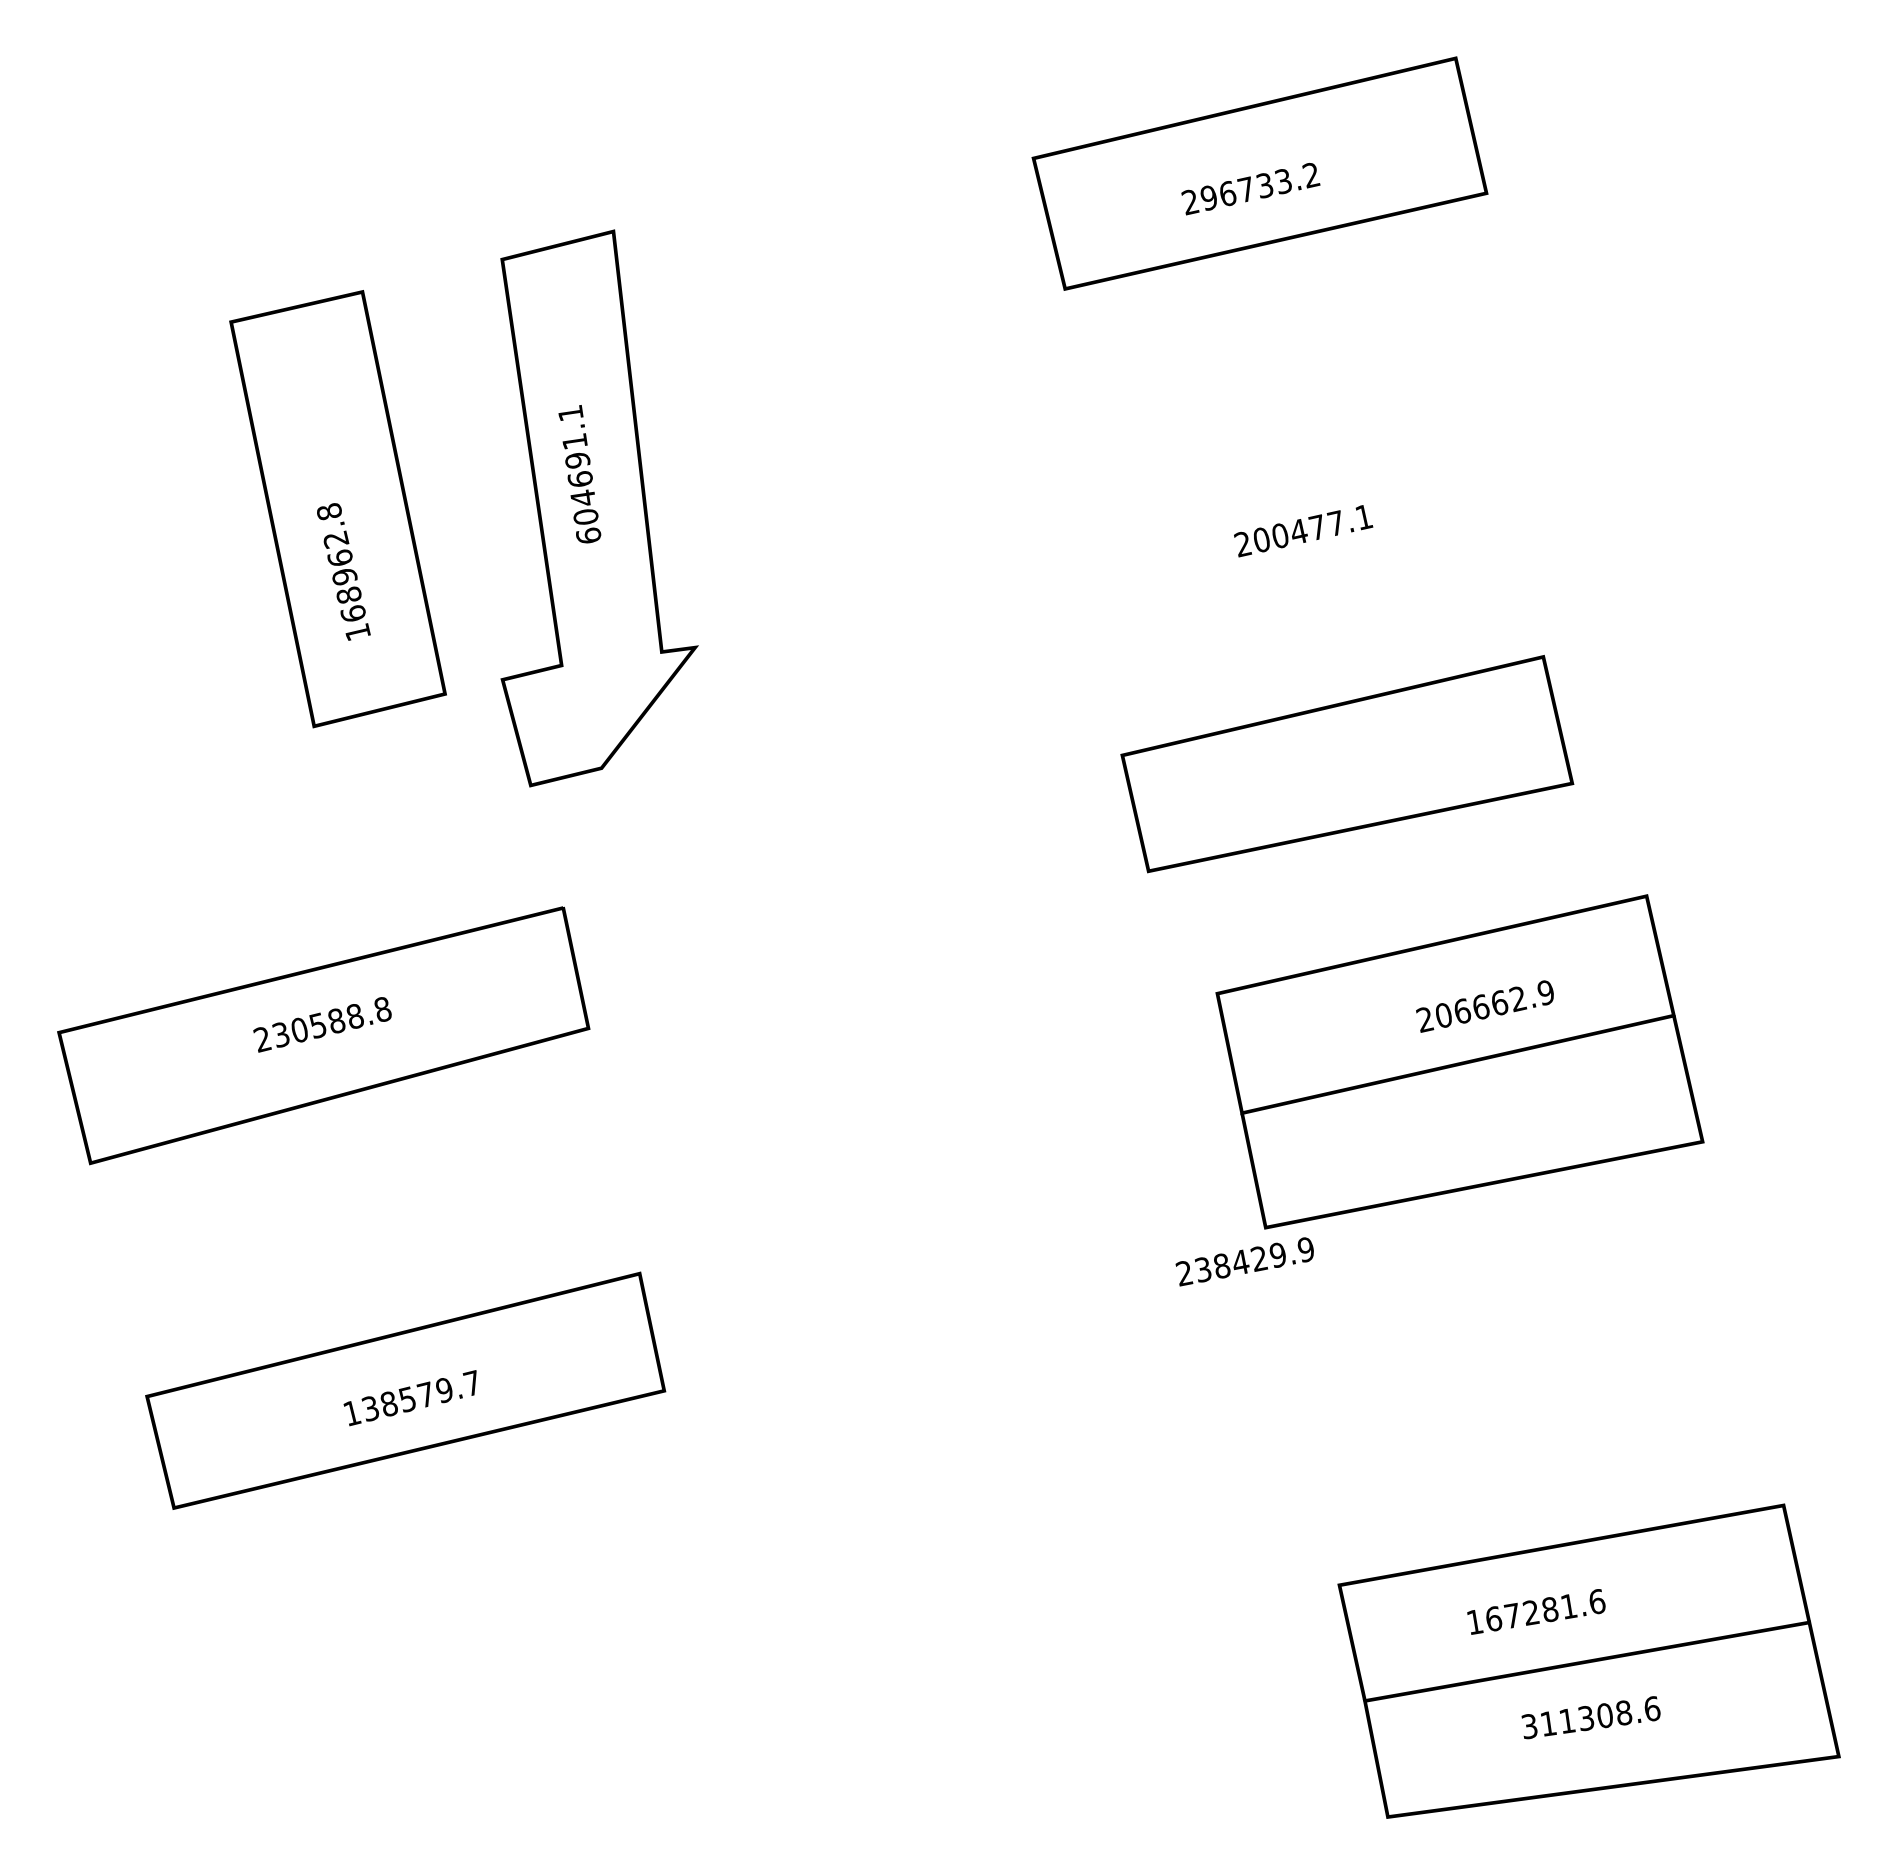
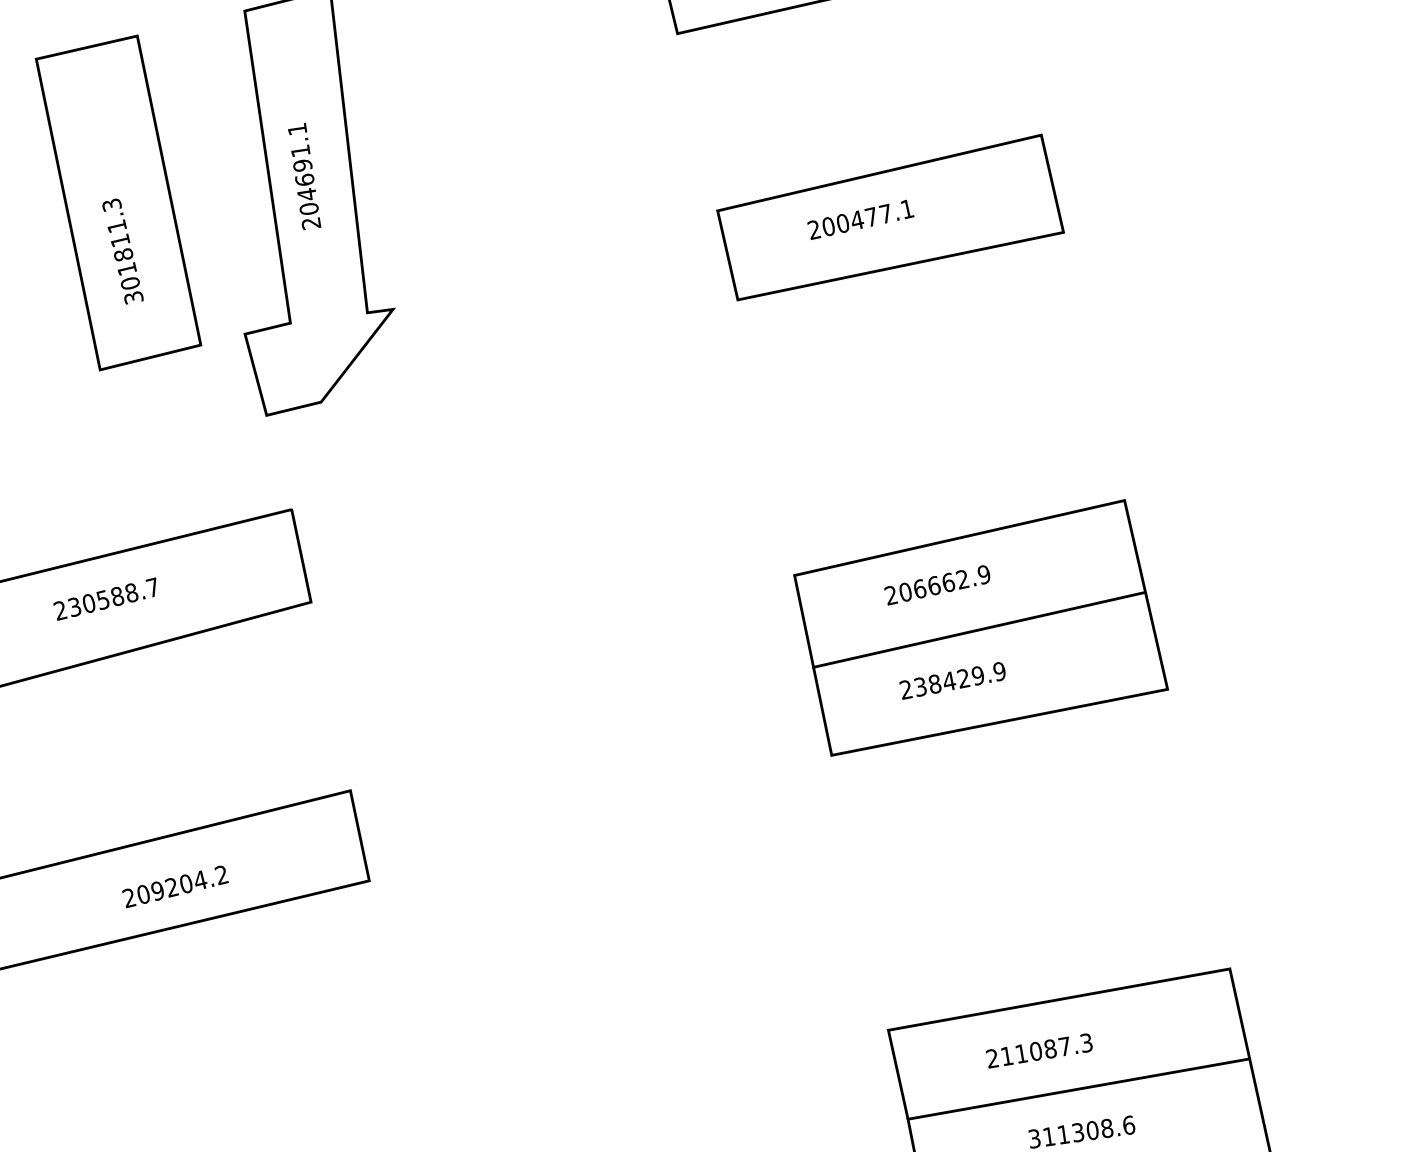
text: (588, 535) -> (311, 223), 604691.1 -> 204691.1
text: (343, 572) -> (122, 251), 168962.8 -> 301811.3
part: (1347, 763) -> (890, 217), moved
text: (1484, 1006) -> (936, 585), moved
text: (382, 1009) -> (152, 587), 230588.8 -> 230588.7
text: (1244, 1261) -> (952, 680), moved
text: (411, 1398) -> (175, 886), 138579.7 -> 209204.2
text: (1535, 1612) -> (1039, 1051), 167281.6 -> 211087.3

